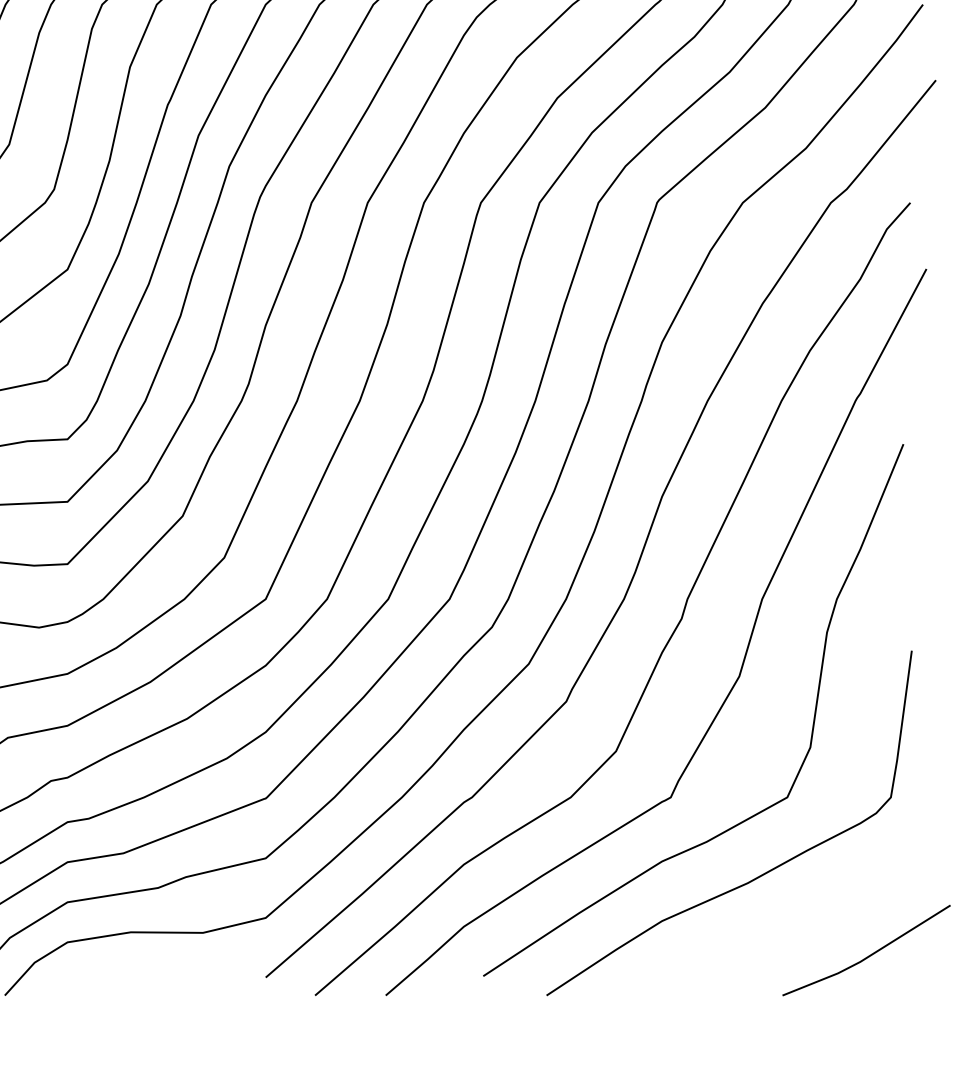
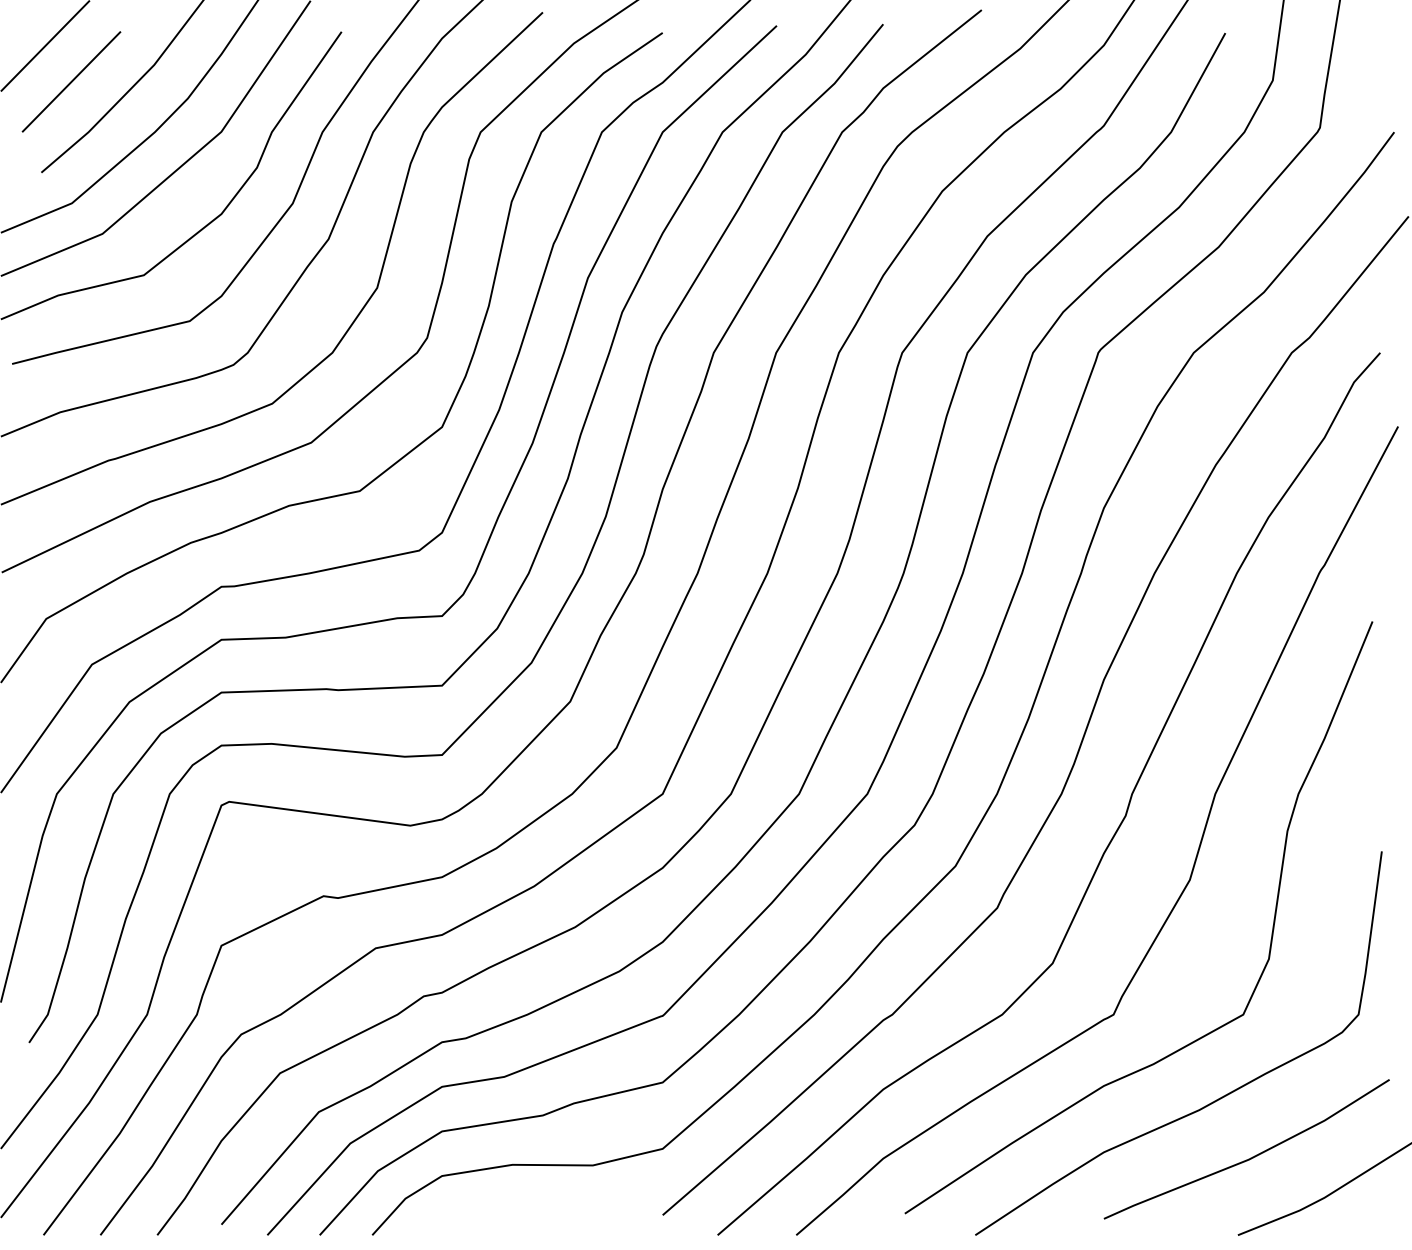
line: (793, 925) -> (1250, 1157), added

